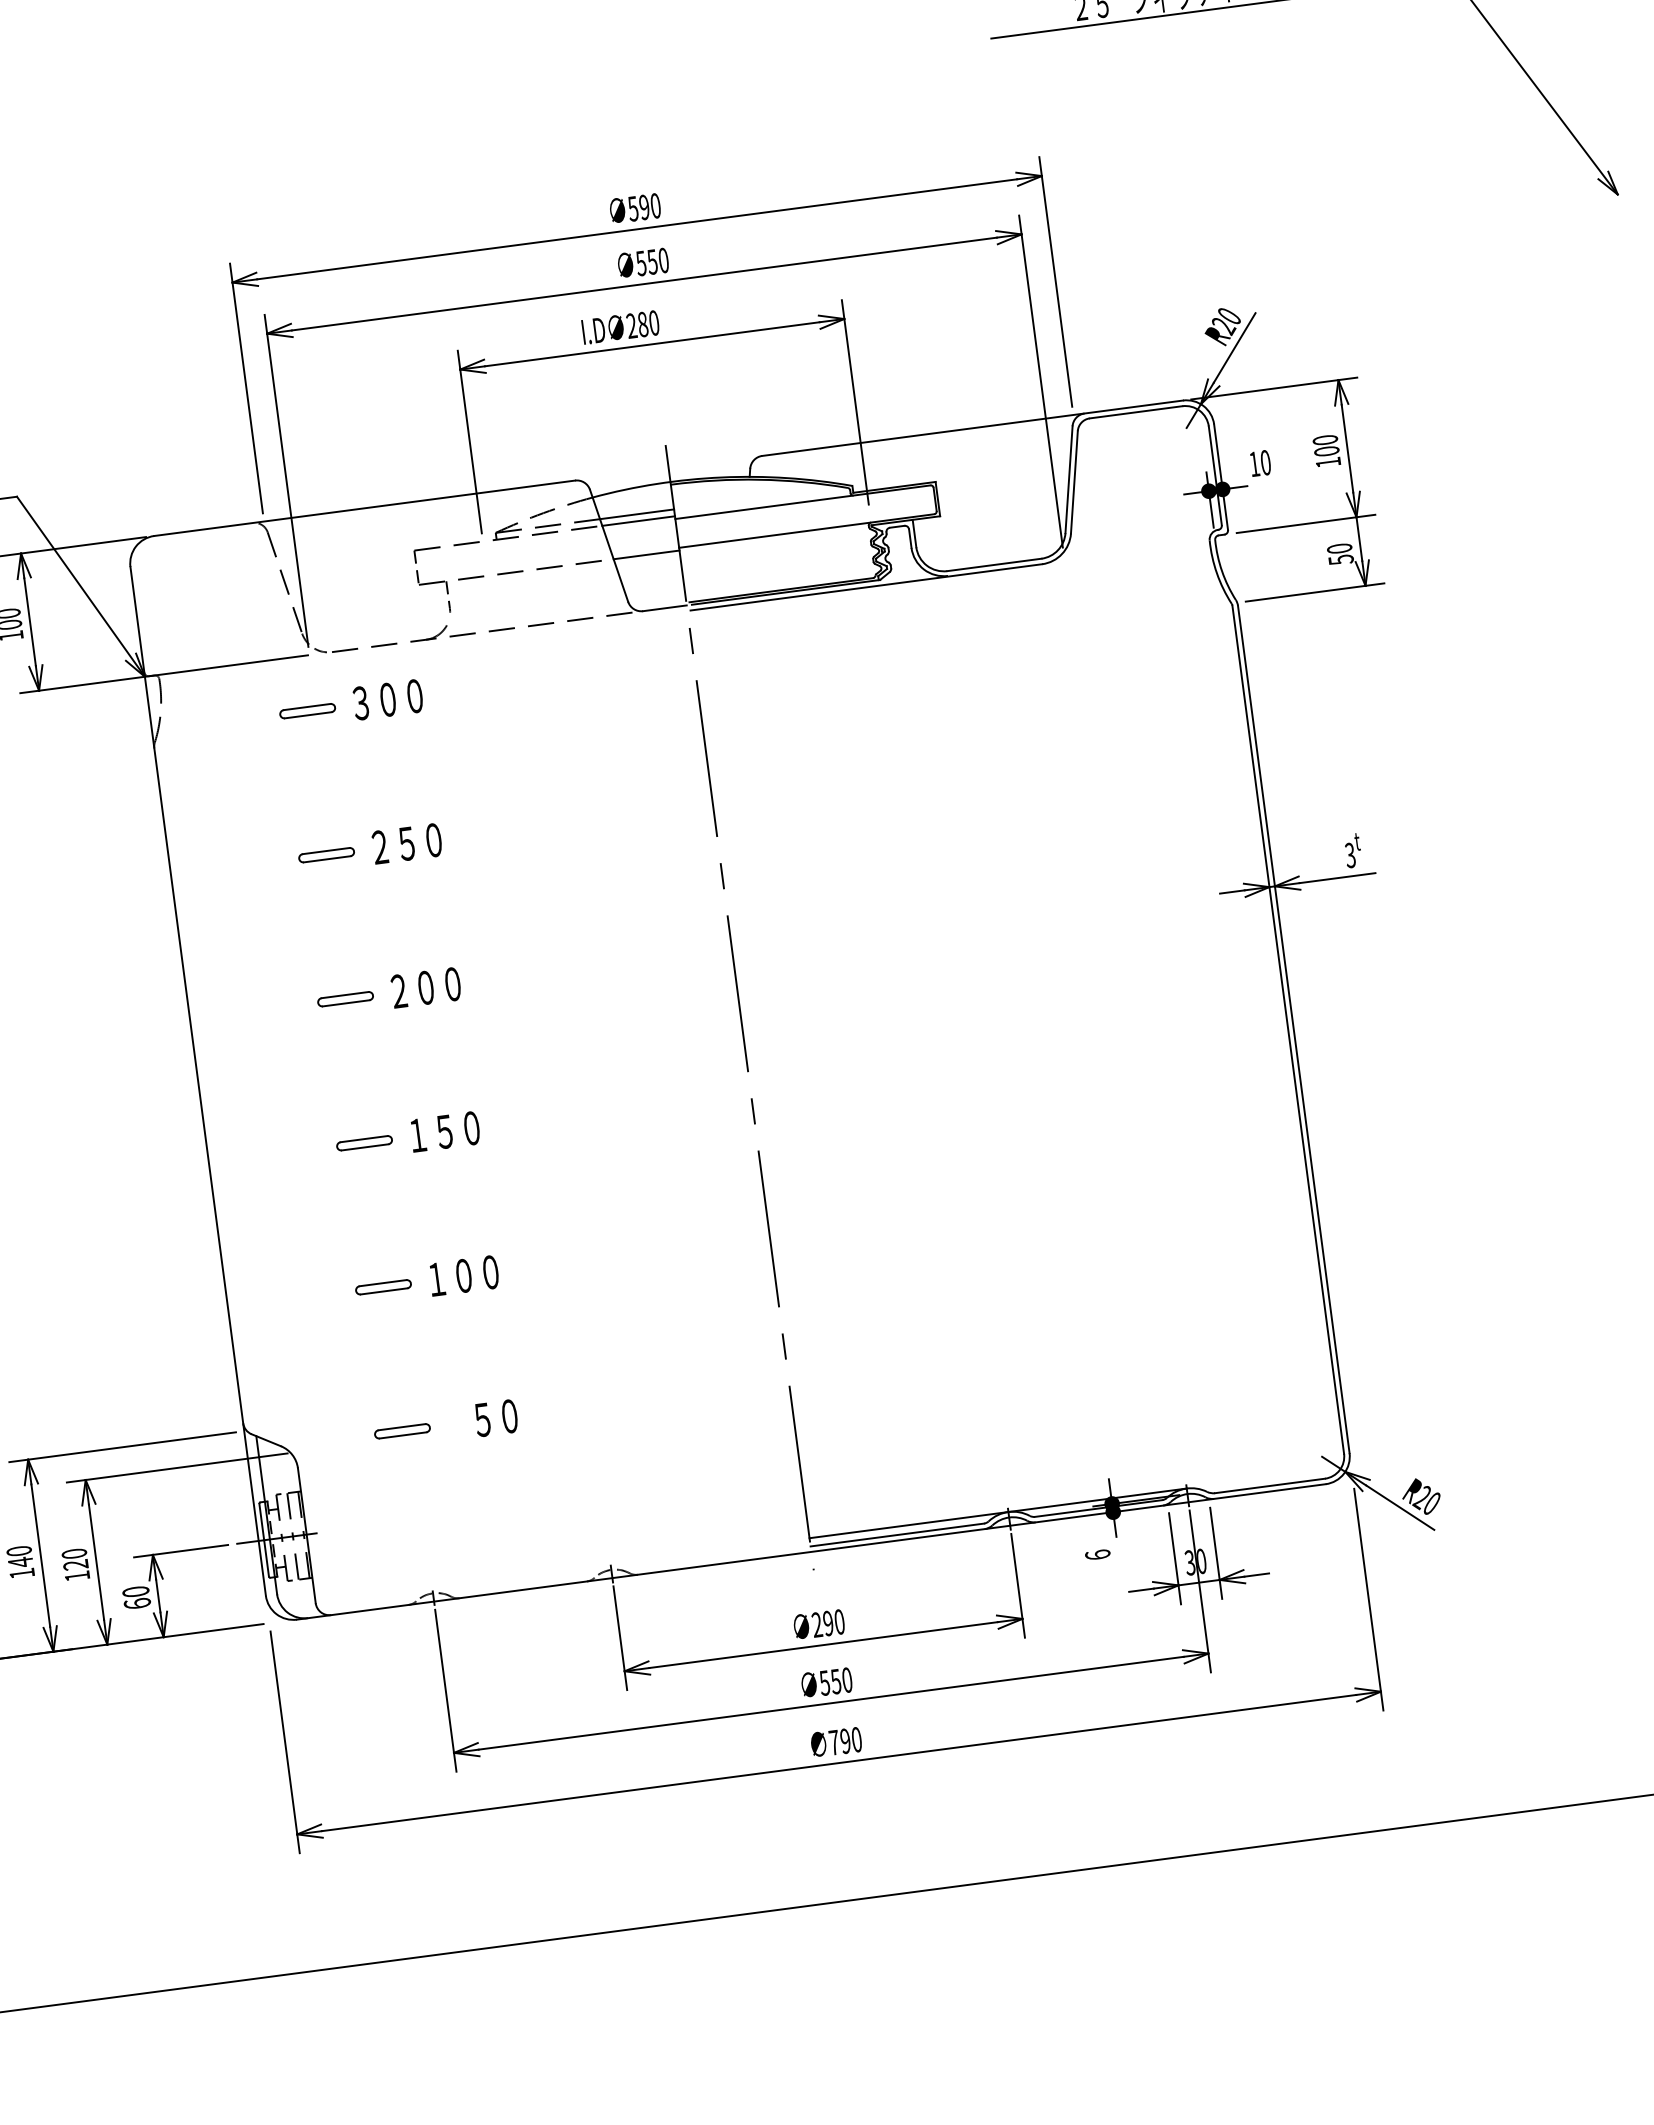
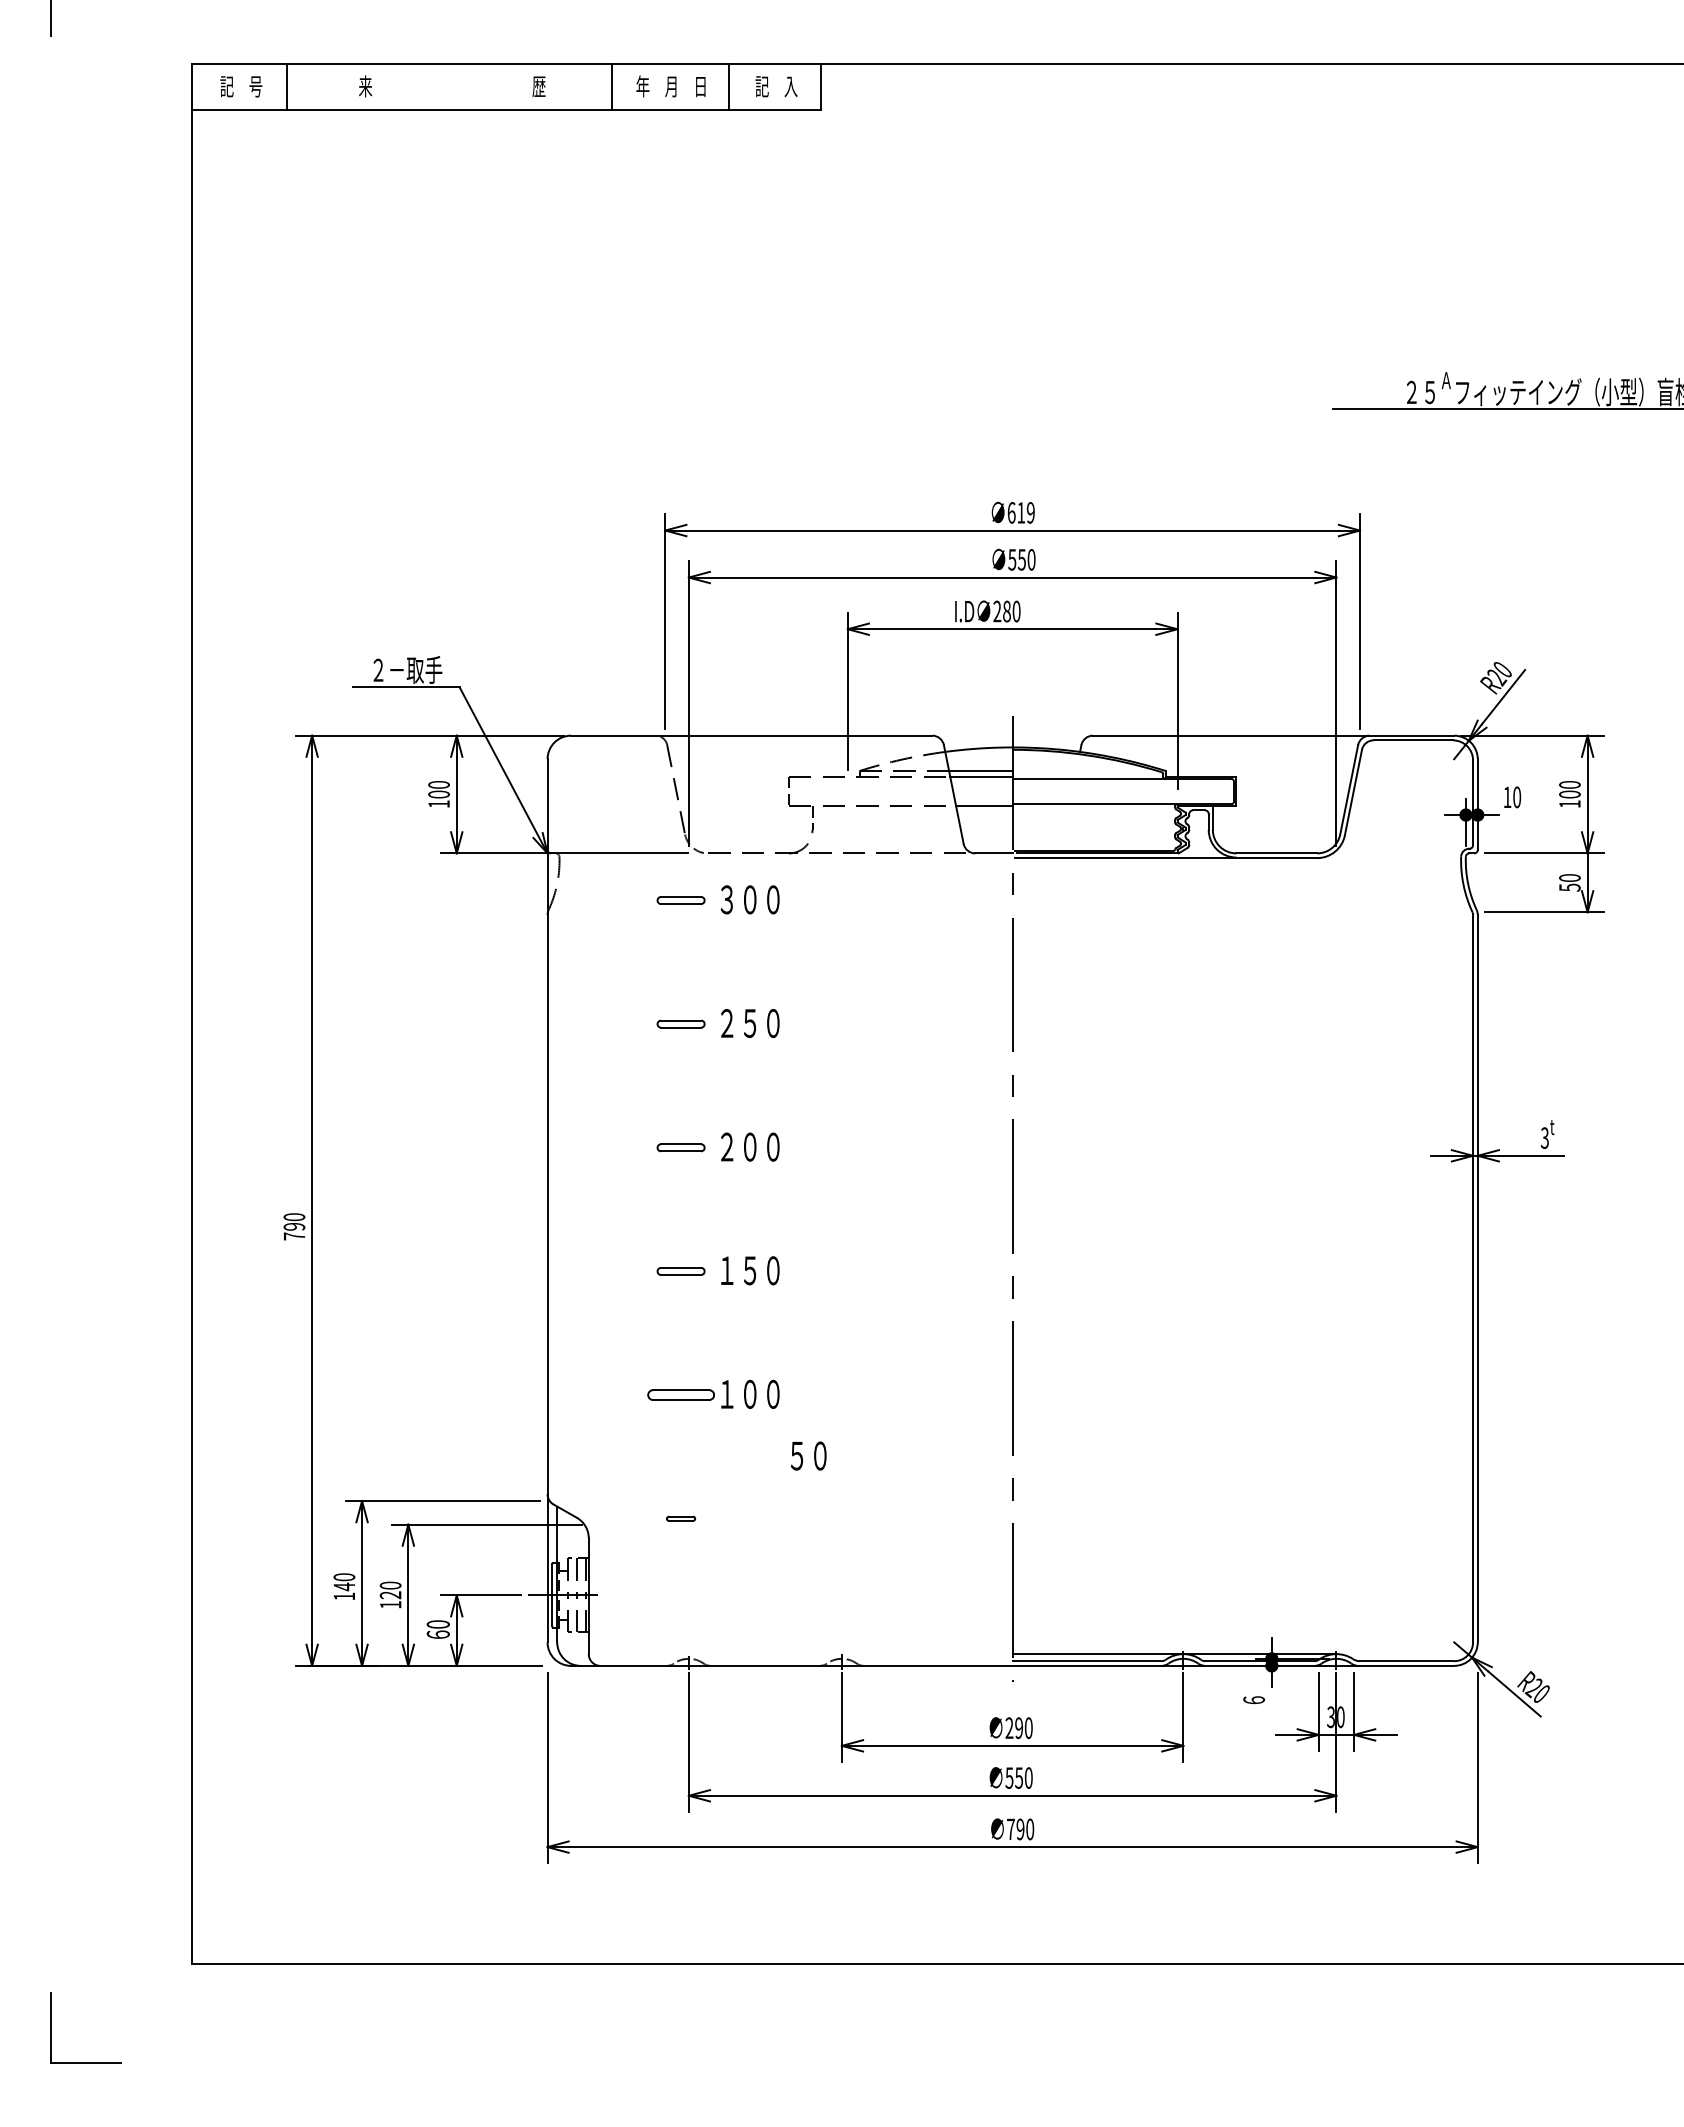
text: (643, 207) -> (1020, 512), 590 -> 619
part: (382, 1286) -> (680, 1394), size x1.4
text: (495, 1417) -> (808, 1455), moved
part: (401, 1431) -> (680, 1518), size x0.6

